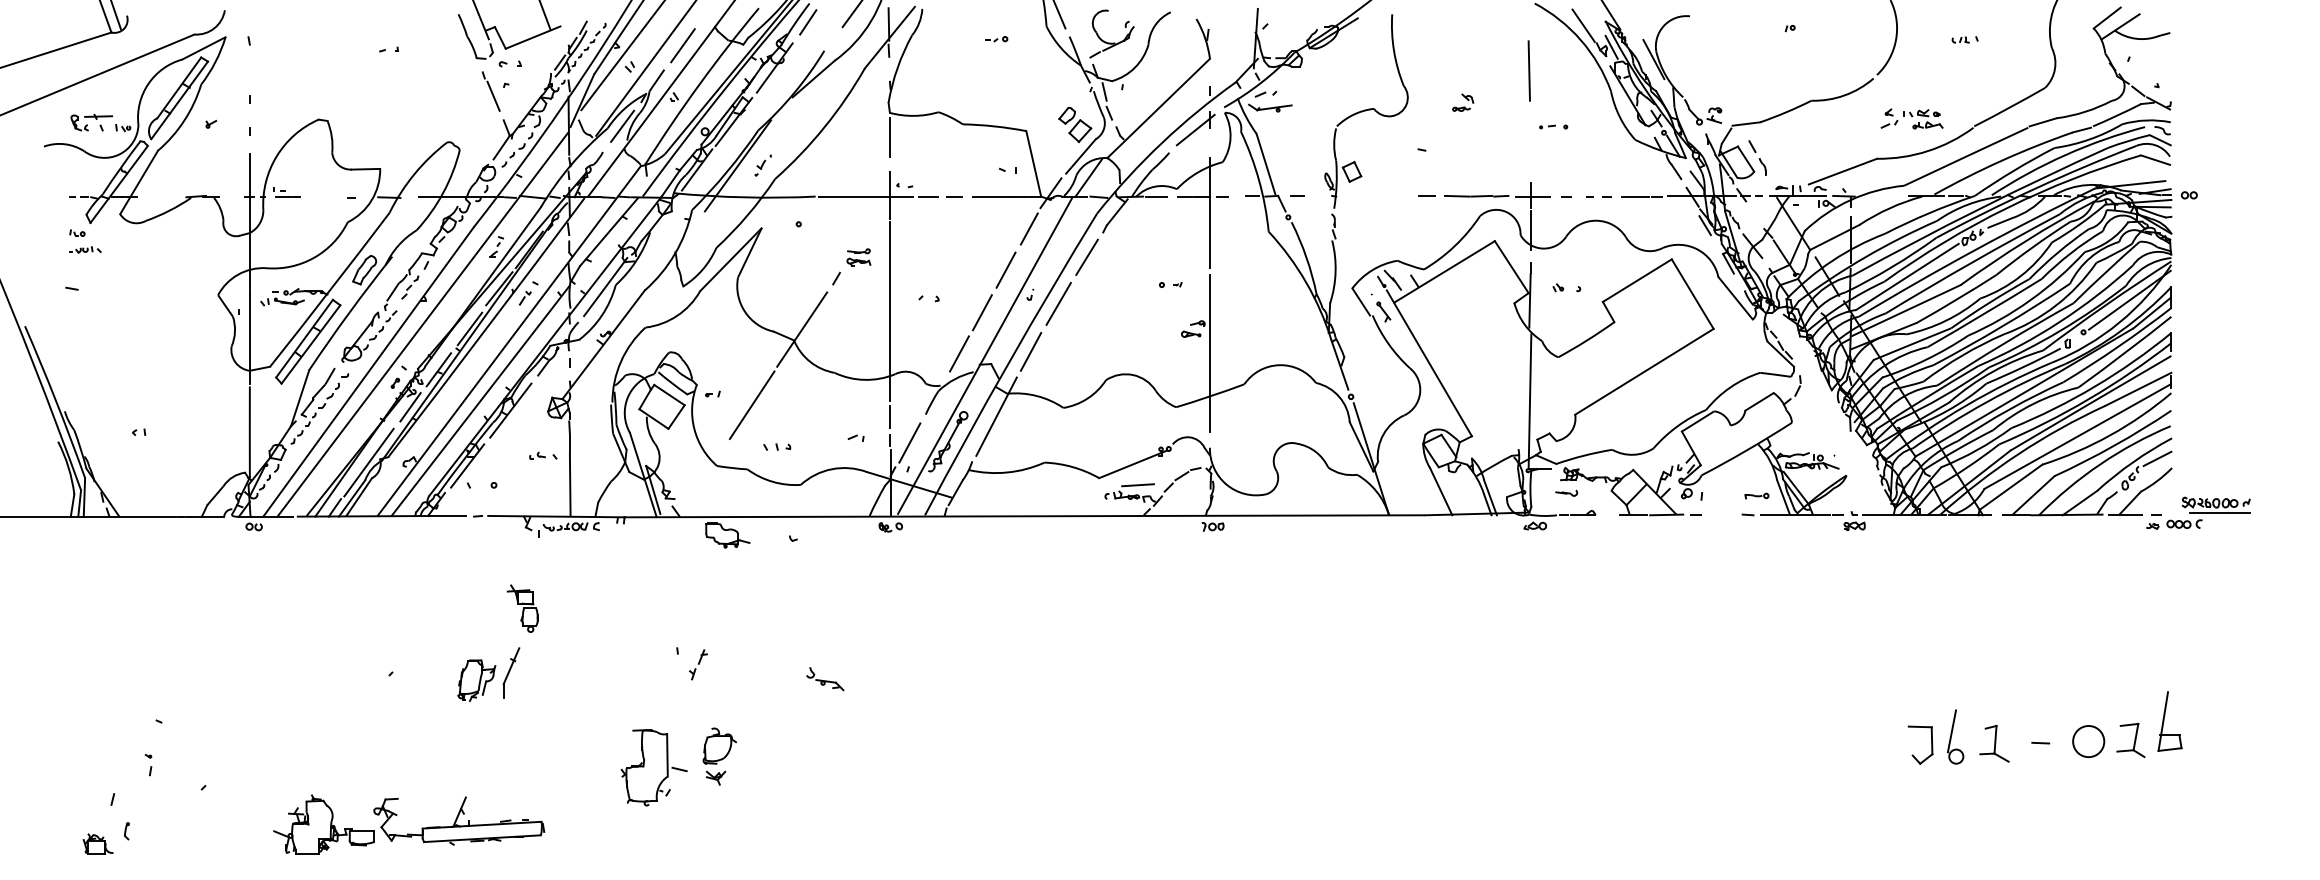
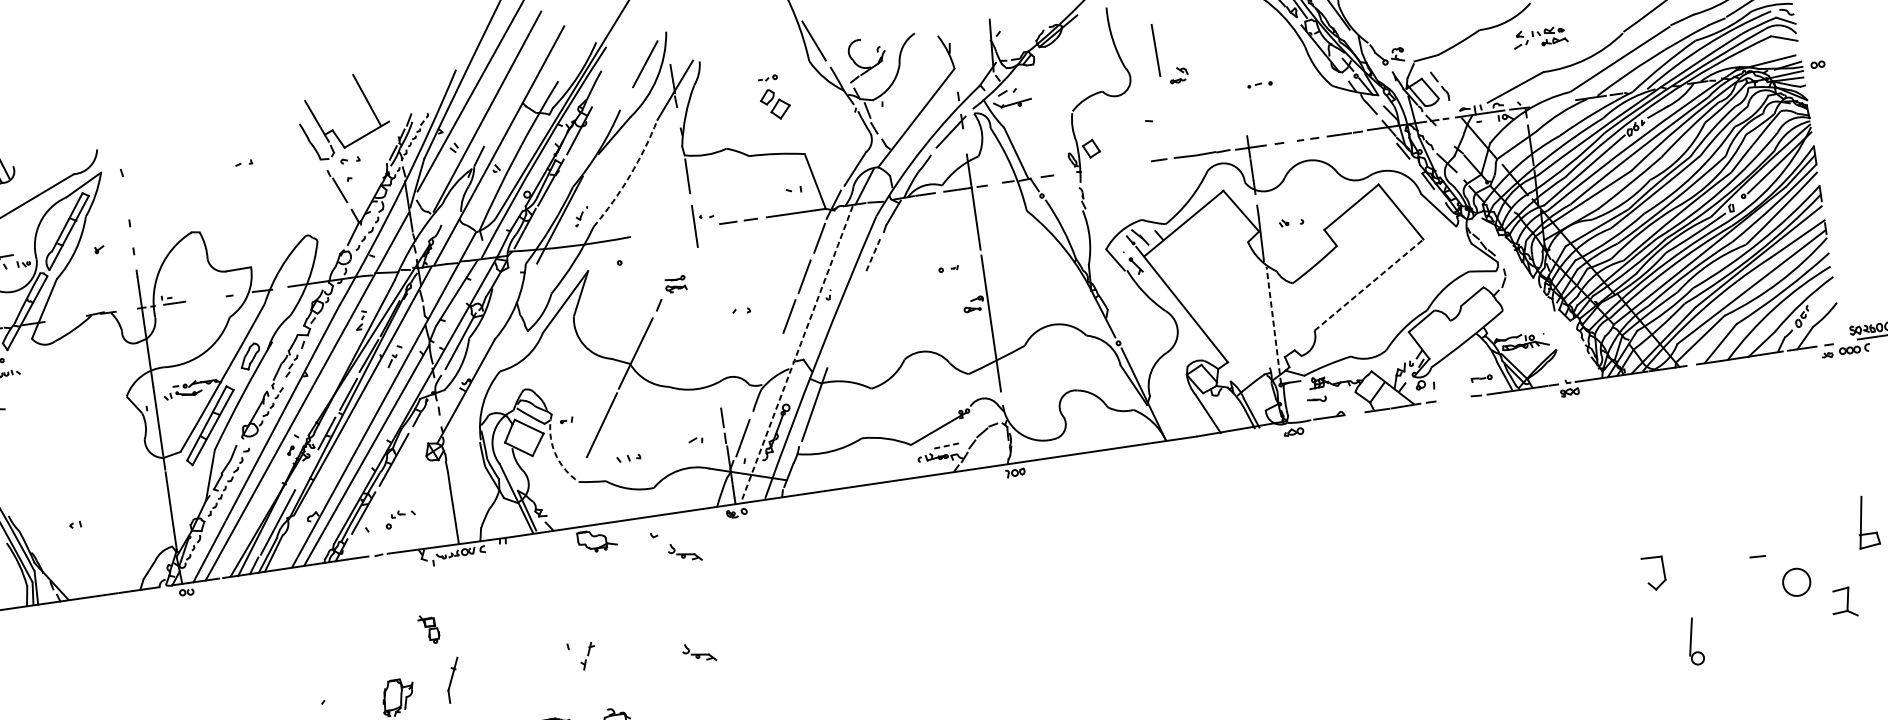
line: (808, 22) -> (603, 87), removed
line: (682, 45) -> (496, 122), removed
line: (1528, 70) -> (1155, 50), moved
part: (1911, 118) -> (1539, 37), moved
part: (1075, 124) -> (775, 103), moved
line: (622, 125) -> (455, 199), removed
arc: (824, 127) -> (629, 176), solid -> dashed
line: (865, 196) -> (673, 230), removed
line: (1087, 257) -> (873, 255), solid -> dashed
line: (1058, 303) -> (854, 299), removed
line: (889, 311) -> (709, 327), removed
line: (1030, 351) -> (835, 344), removed
line: (959, 353) -> (774, 354), removed
line: (984, 356) -> (796, 354), solid -> dashed
line: (1644, 371) -> (1369, 284), solid -> dashed
line: (1529, 401) -> (1273, 325), solid -> dashed
line: (410, 407) -> (306, 469), removed
arc: (694, 428) -> (555, 452), solid -> dashed
part: (543, 455) -> (403, 513), moved
line: (2157, 458) -> (1823, 296), removed
line: (1138, 485) -> (945, 446), solid -> dashed
part: (825, 563) -> (685, 552), added
part: (522, 608) -> (428, 629), size x0.7
part: (511, 672) -> (453, 679), moved
part: (1955, 736) -> (1694, 641), moved
part: (2130, 740) -> (1843, 602), moved
circle: (2088, 741) -> (1796, 582), moved
part: (1994, 743) -> (1717, 562), removed

